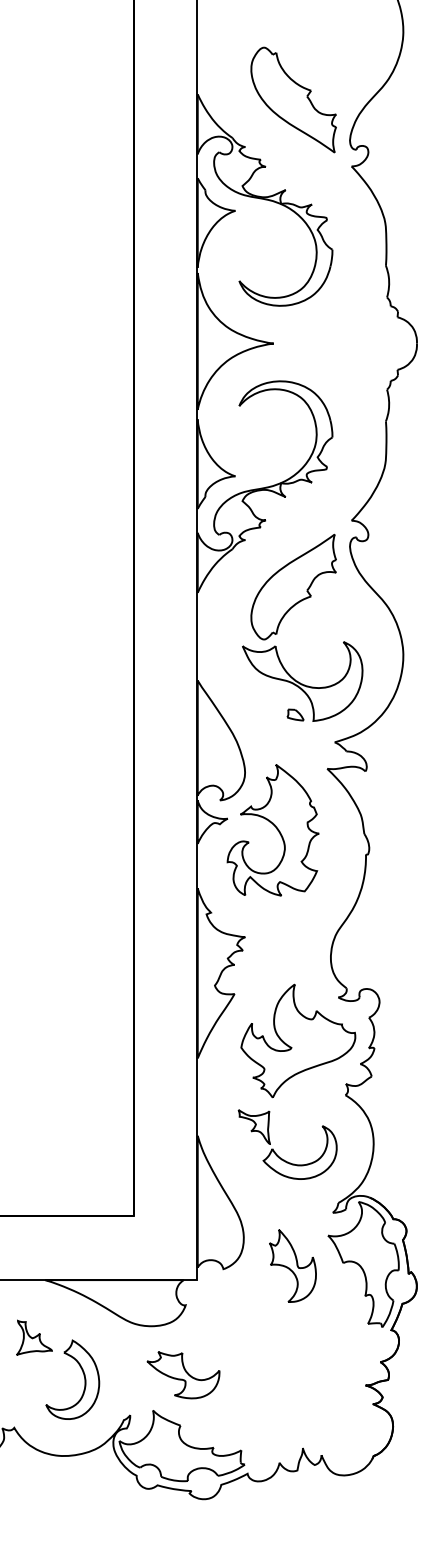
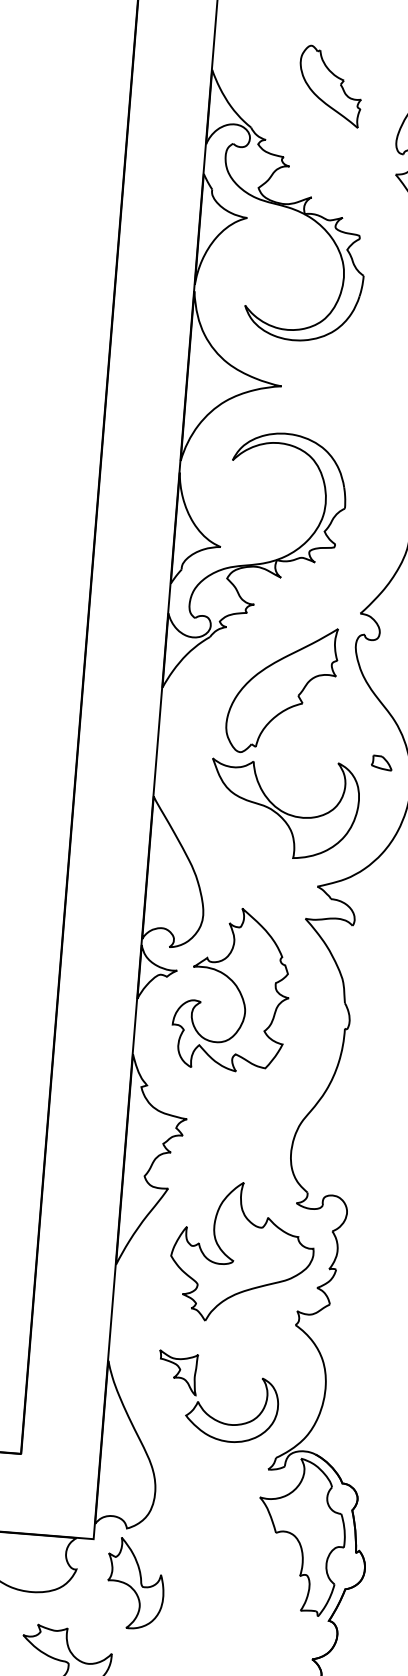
part: (293, 99) -> (330, 85), size x0.6
part: (295, 714) -> (381, 762), moved
part: (275, 1151) -> (201, 1405), moved
part: (292, 1265) -> (135, 1583), moved

